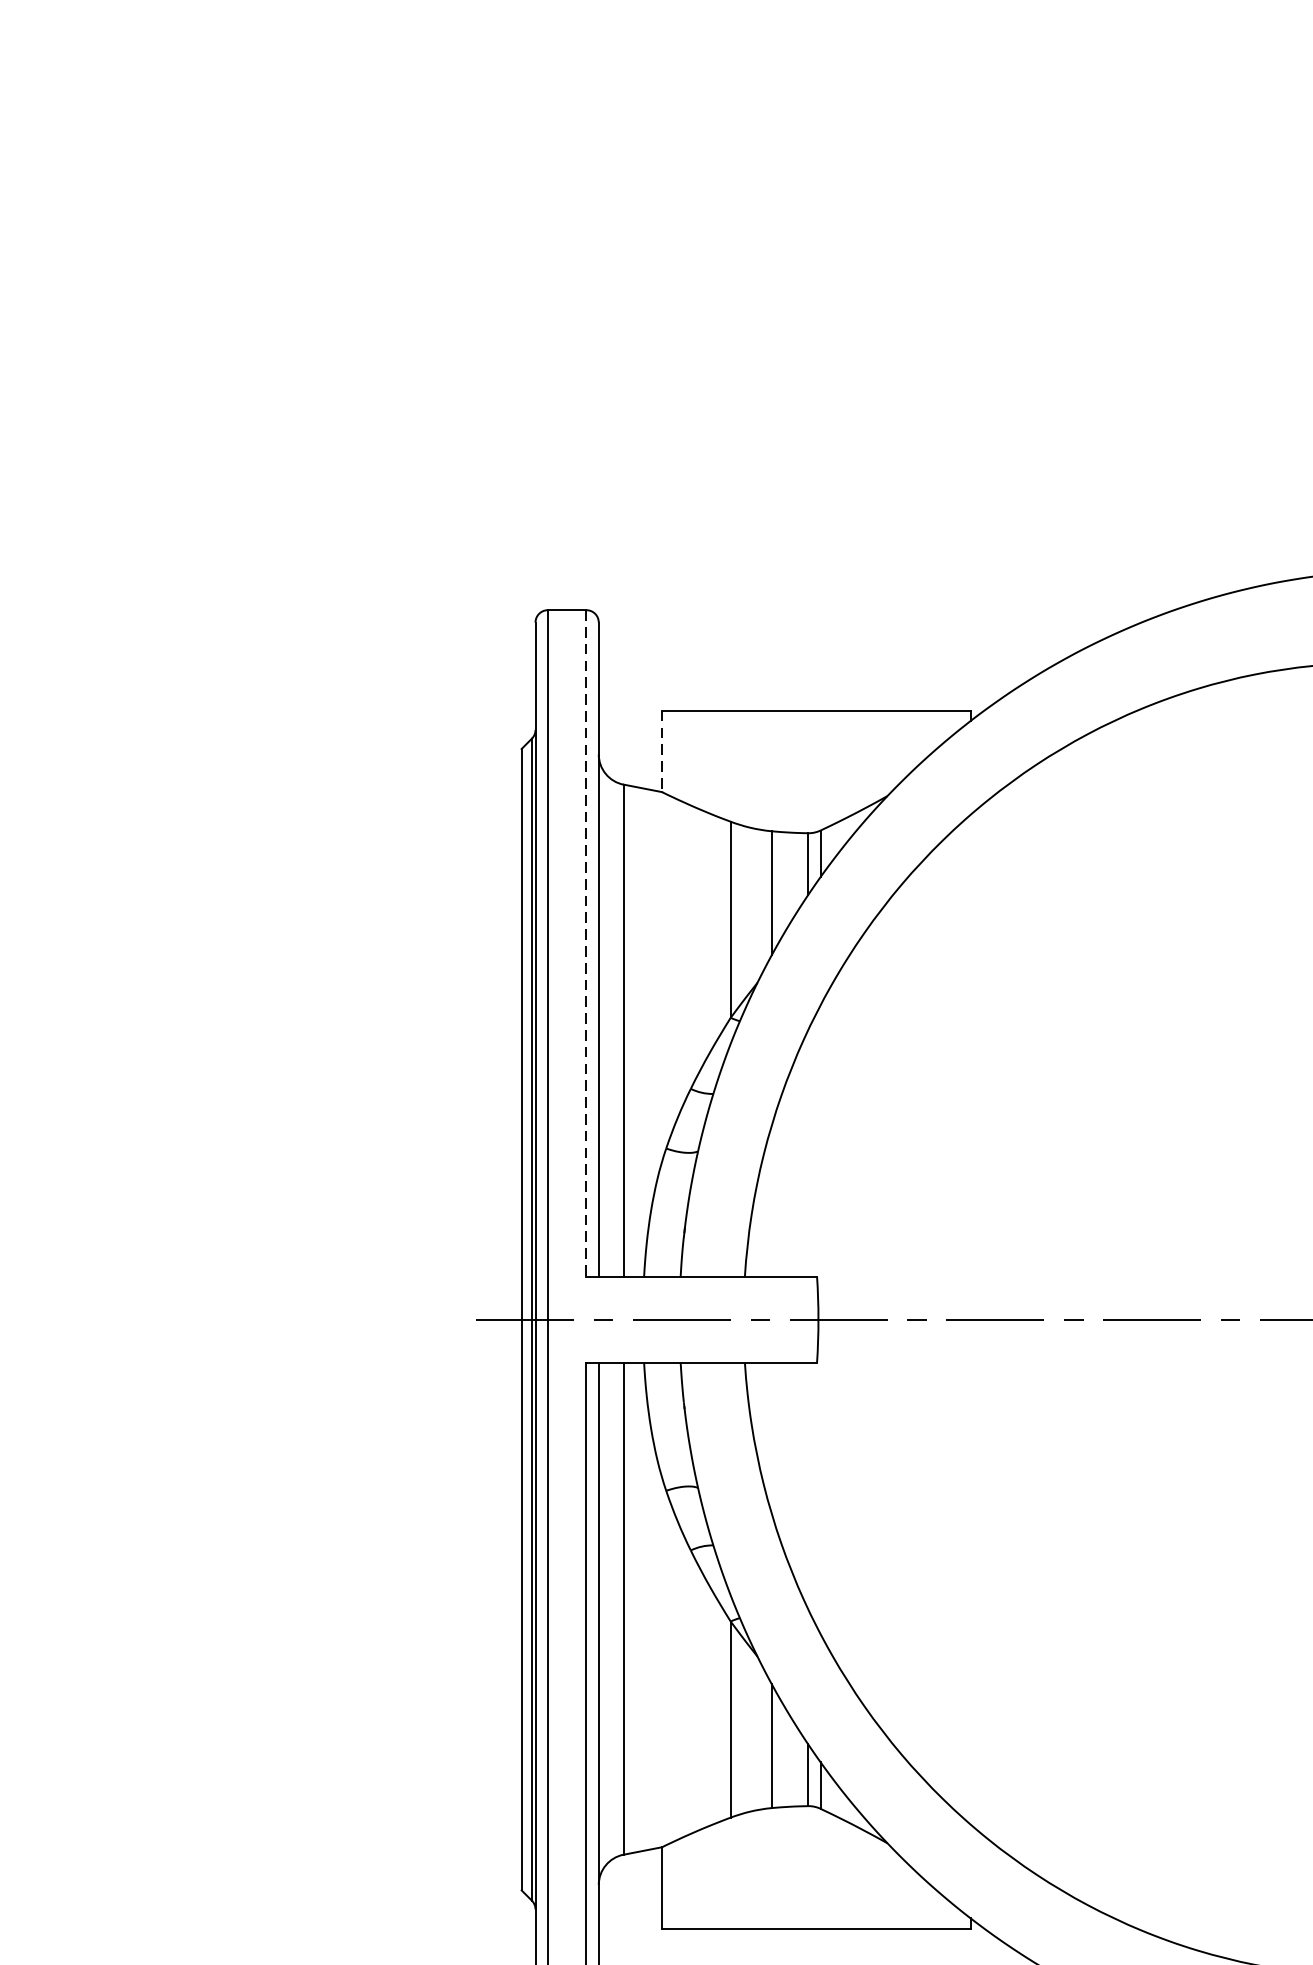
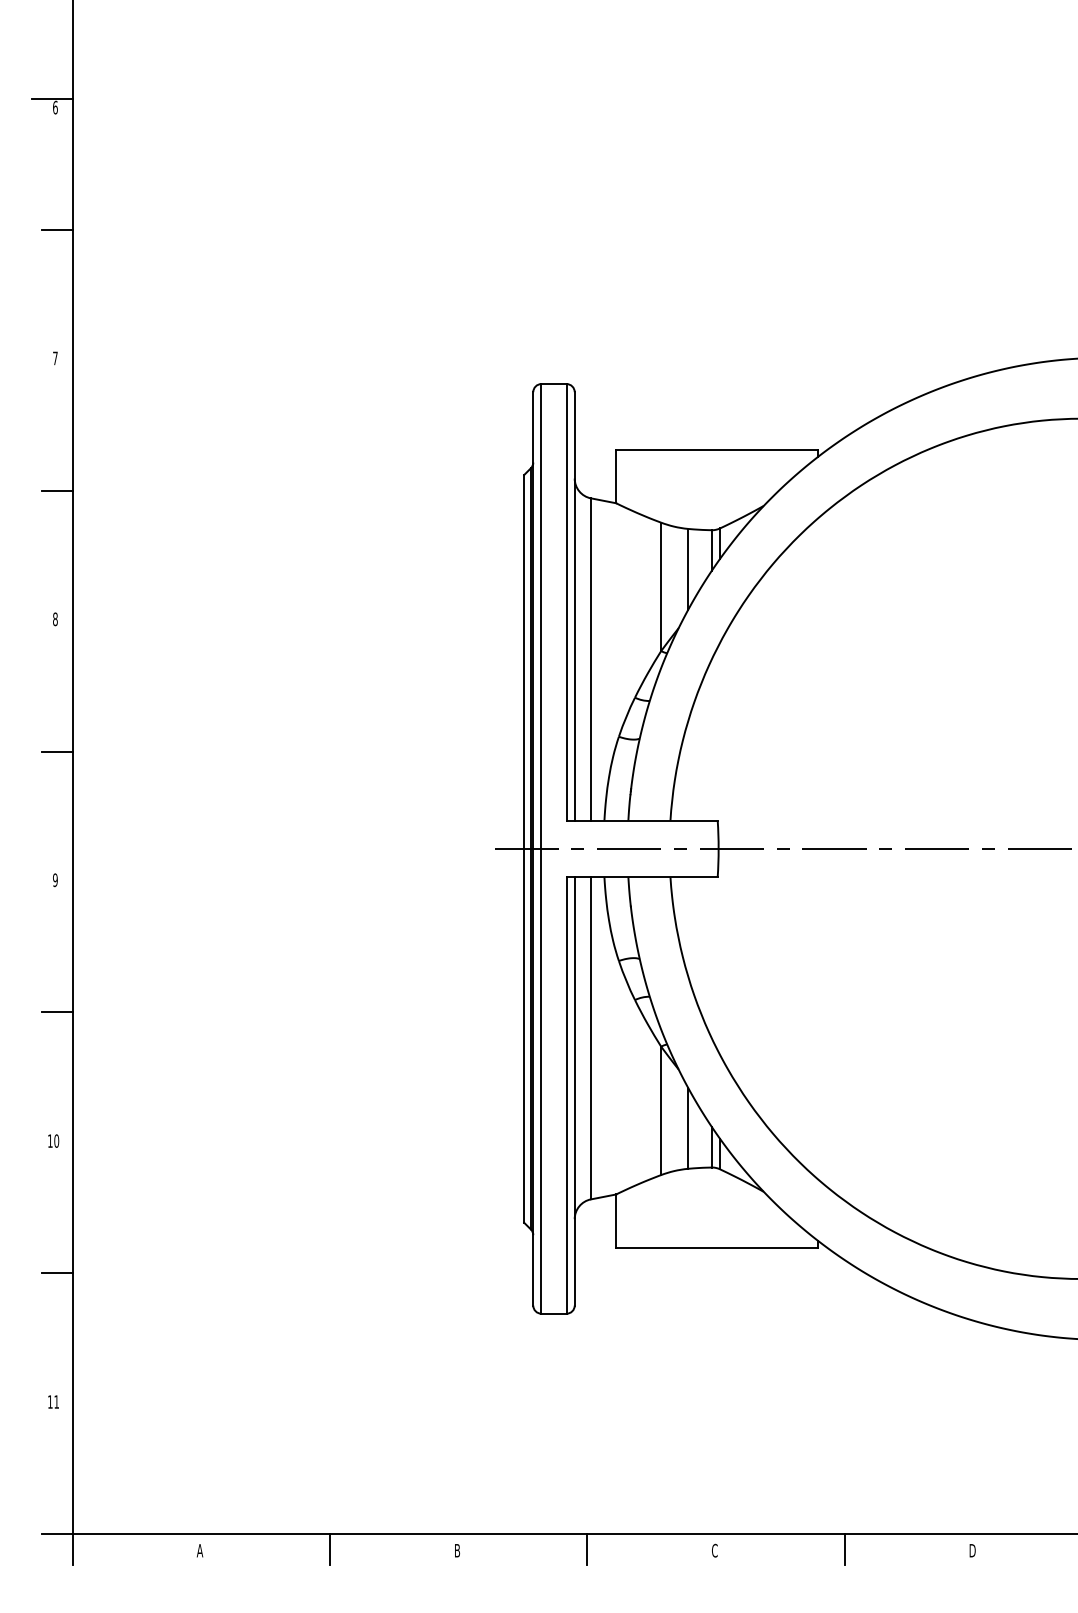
line: (662, 751) -> (616, 476), dashed -> solid
line: (586, 943) -> (566, 602), dashed -> solid

